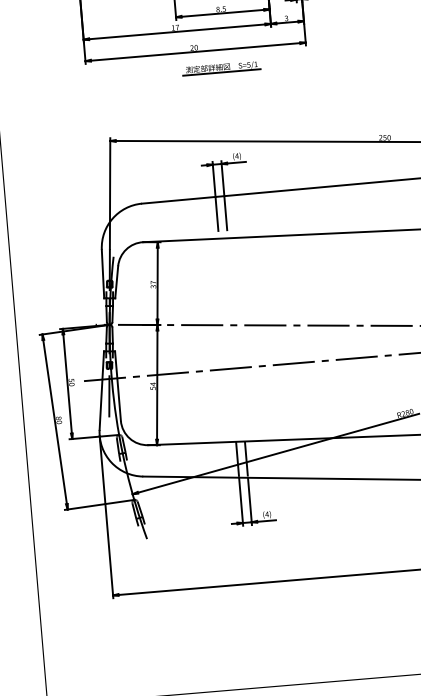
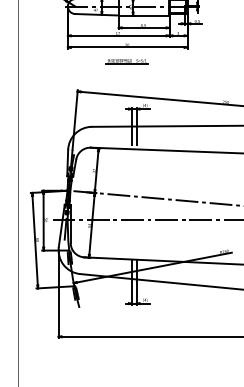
part: (220, 68) -> (126, 61), moved

